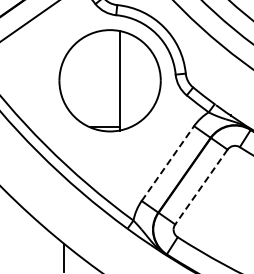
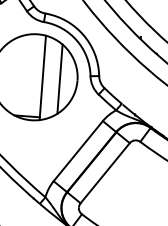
line: (140, 80) -> (60, 78), added
line: (167, 163) -> (77, 151), dashed -> solid
line: (201, 187) -> (105, 173), dashed -> solid

